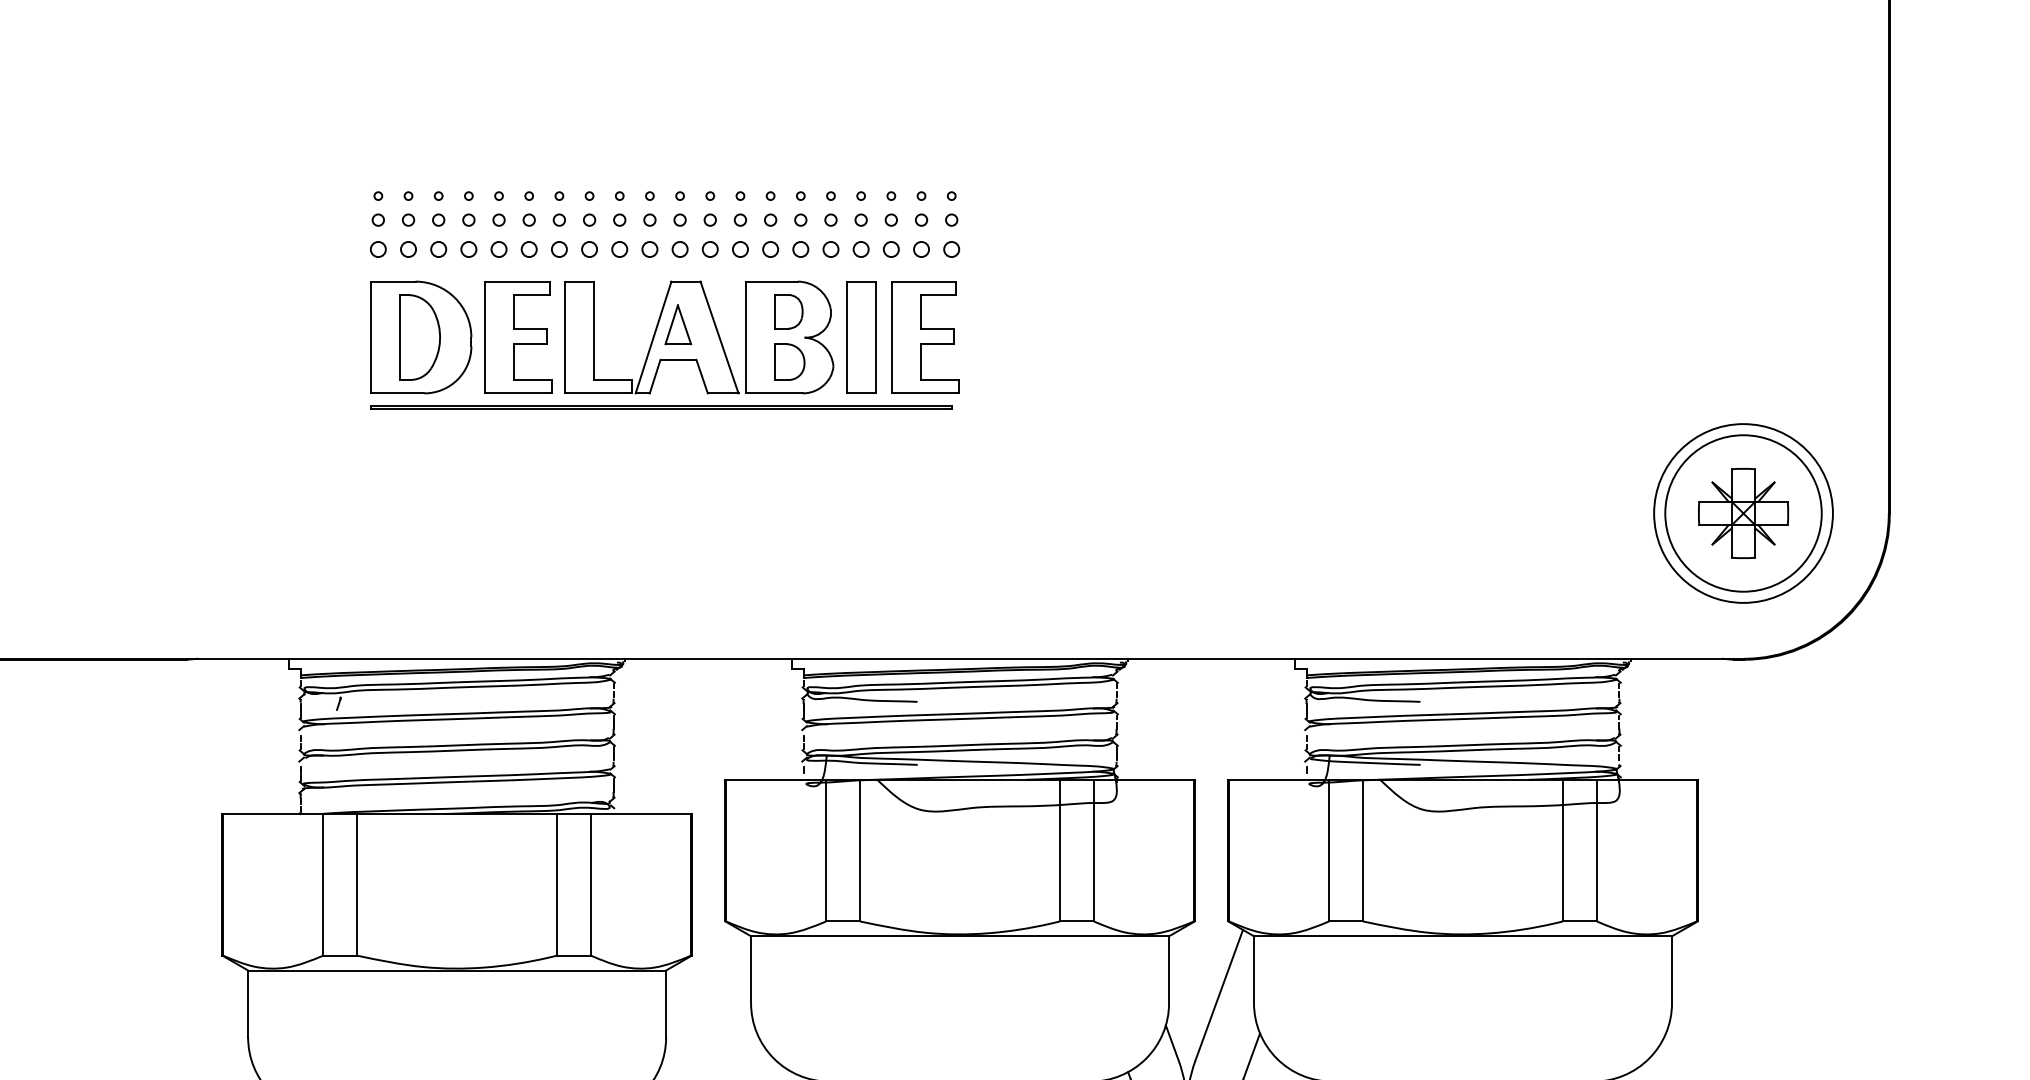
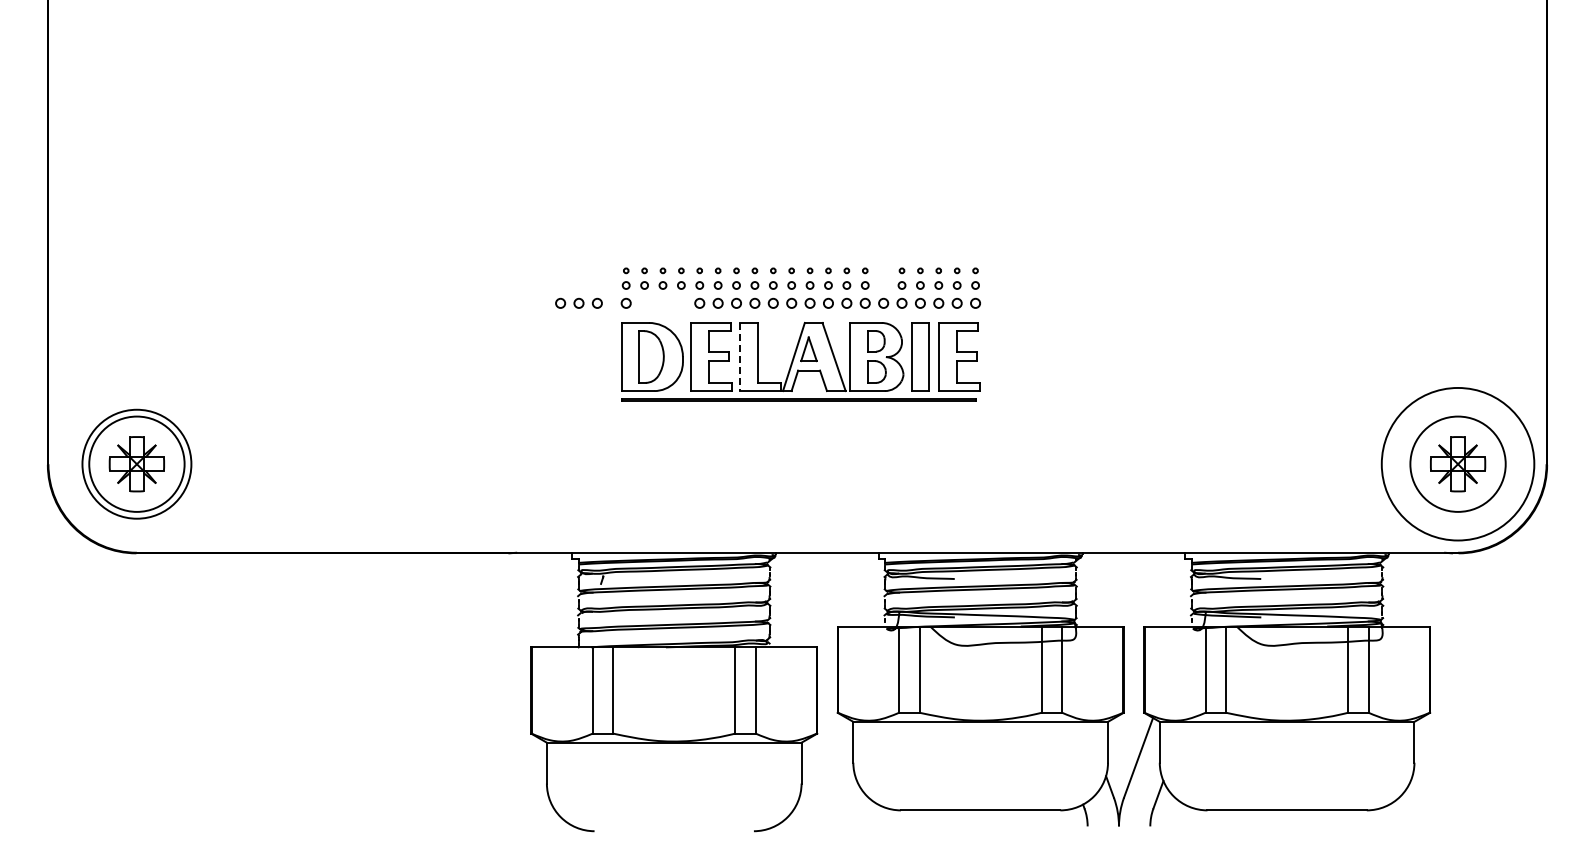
part: (800, 208) -> (883, 278), removed
part: (437, 248) -> (578, 302), moved
line: (565, 338) -> (740, 357), solid -> dashed
circle: (1742, 512) -> (1457, 463), size x1.4

